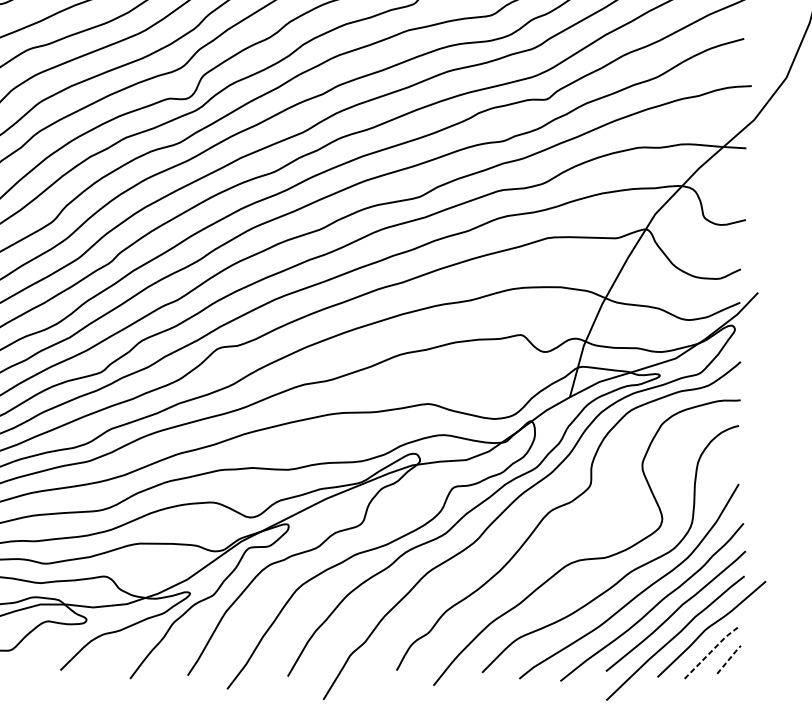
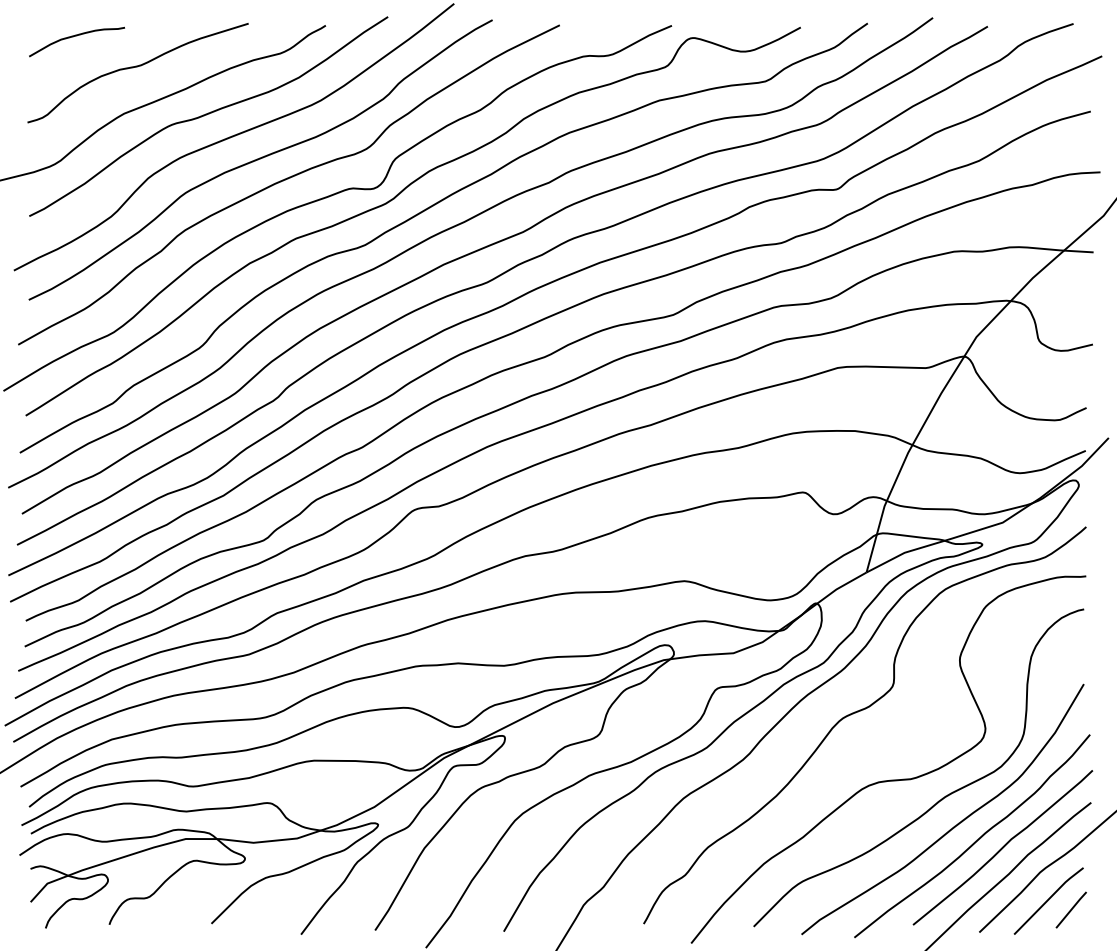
line: (711, 651) -> (1048, 899), dashed -> solid
line: (729, 659) -> (1071, 909), dashed -> solid

